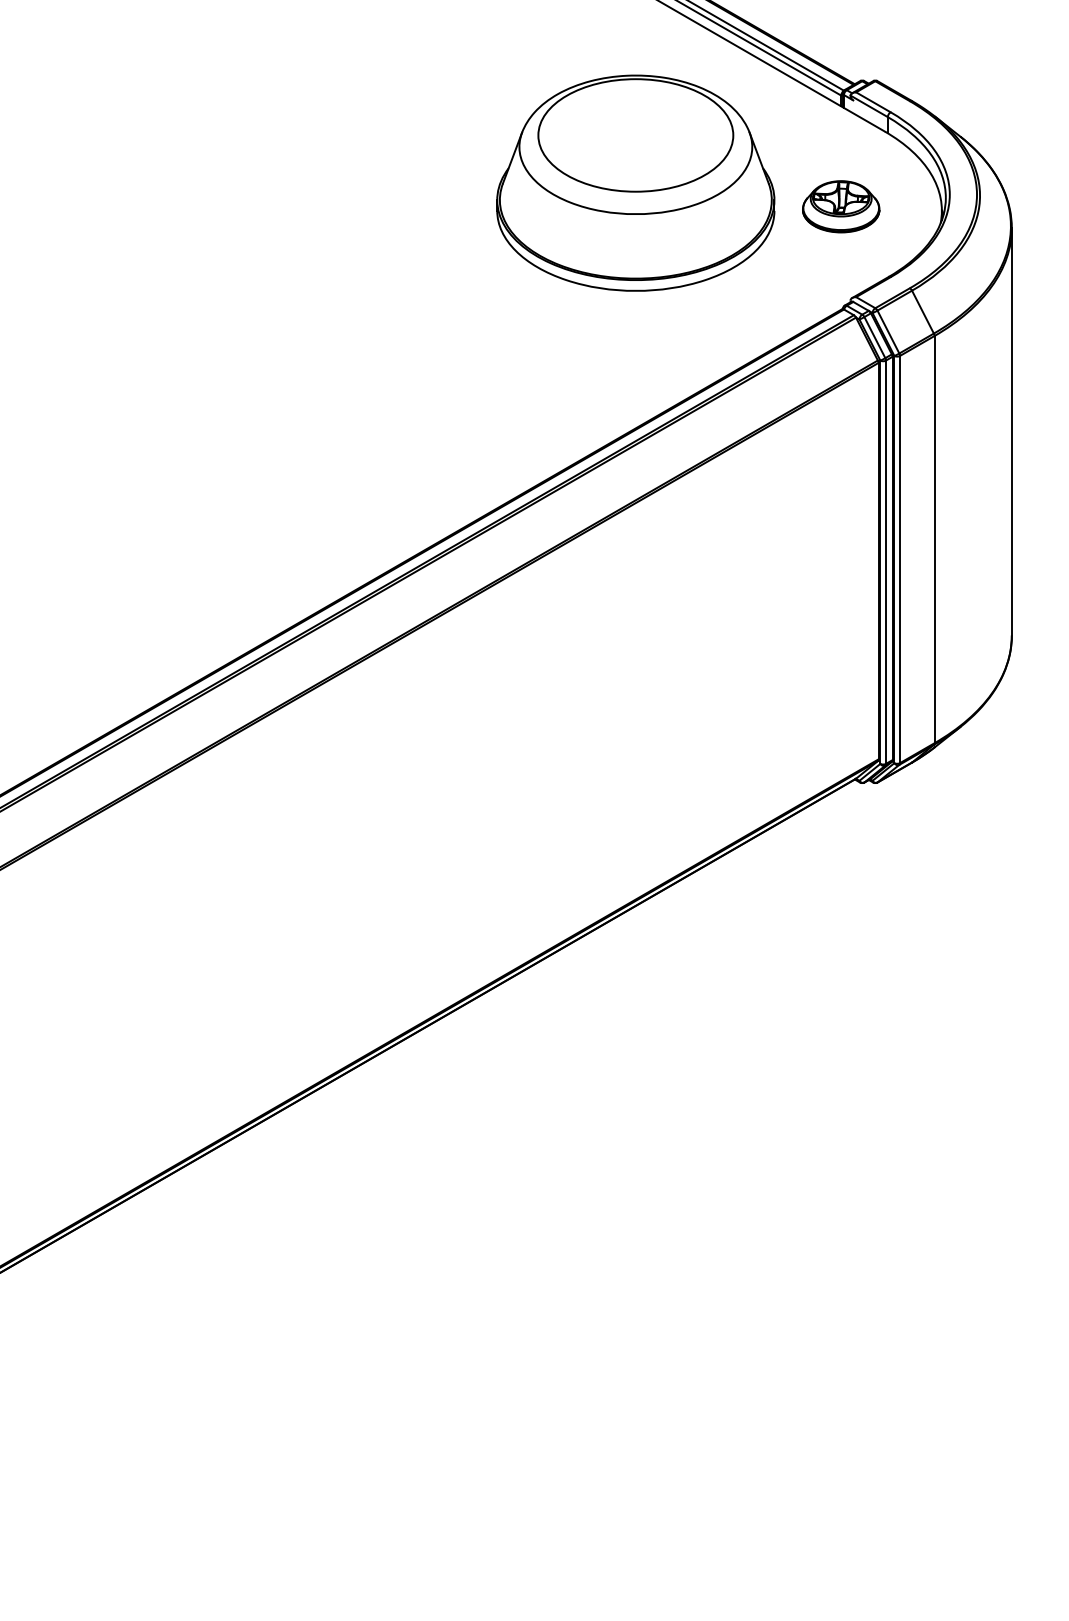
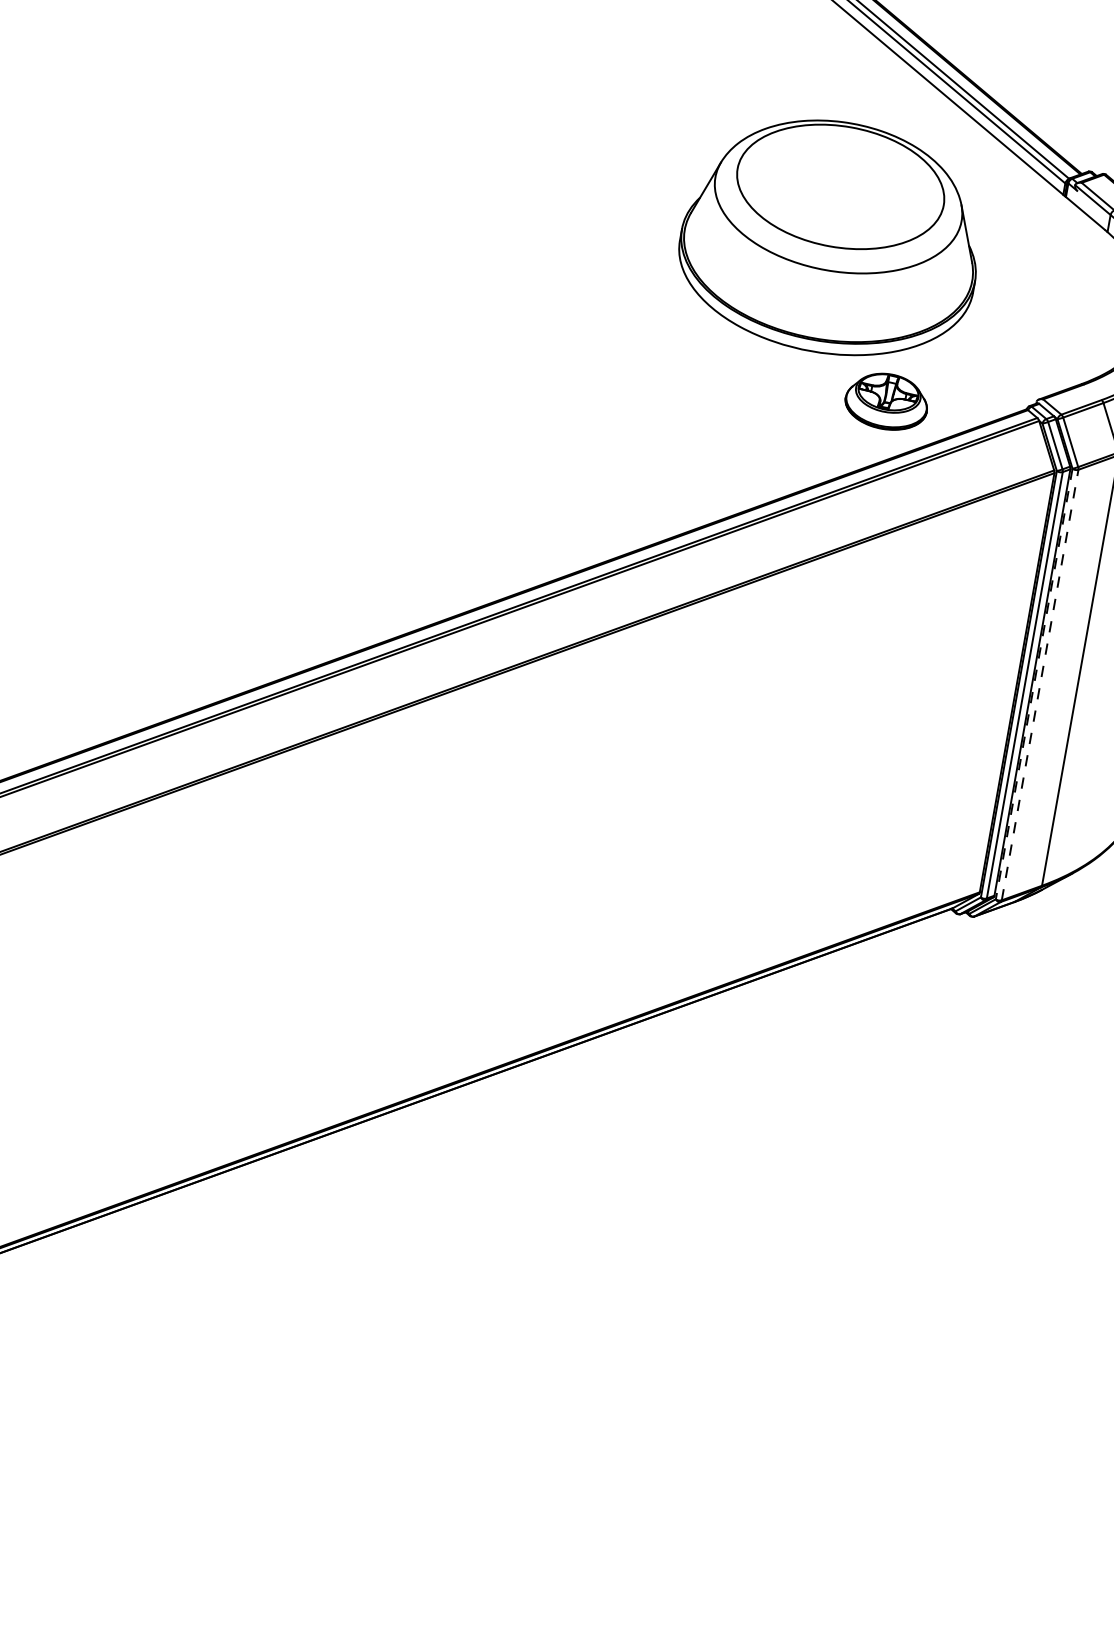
part: (841, 206) -> (887, 401), moved
line: (894, 559) -> (1034, 683), solid -> dashed
line: (900, 559) -> (1040, 685), solid -> dashed

